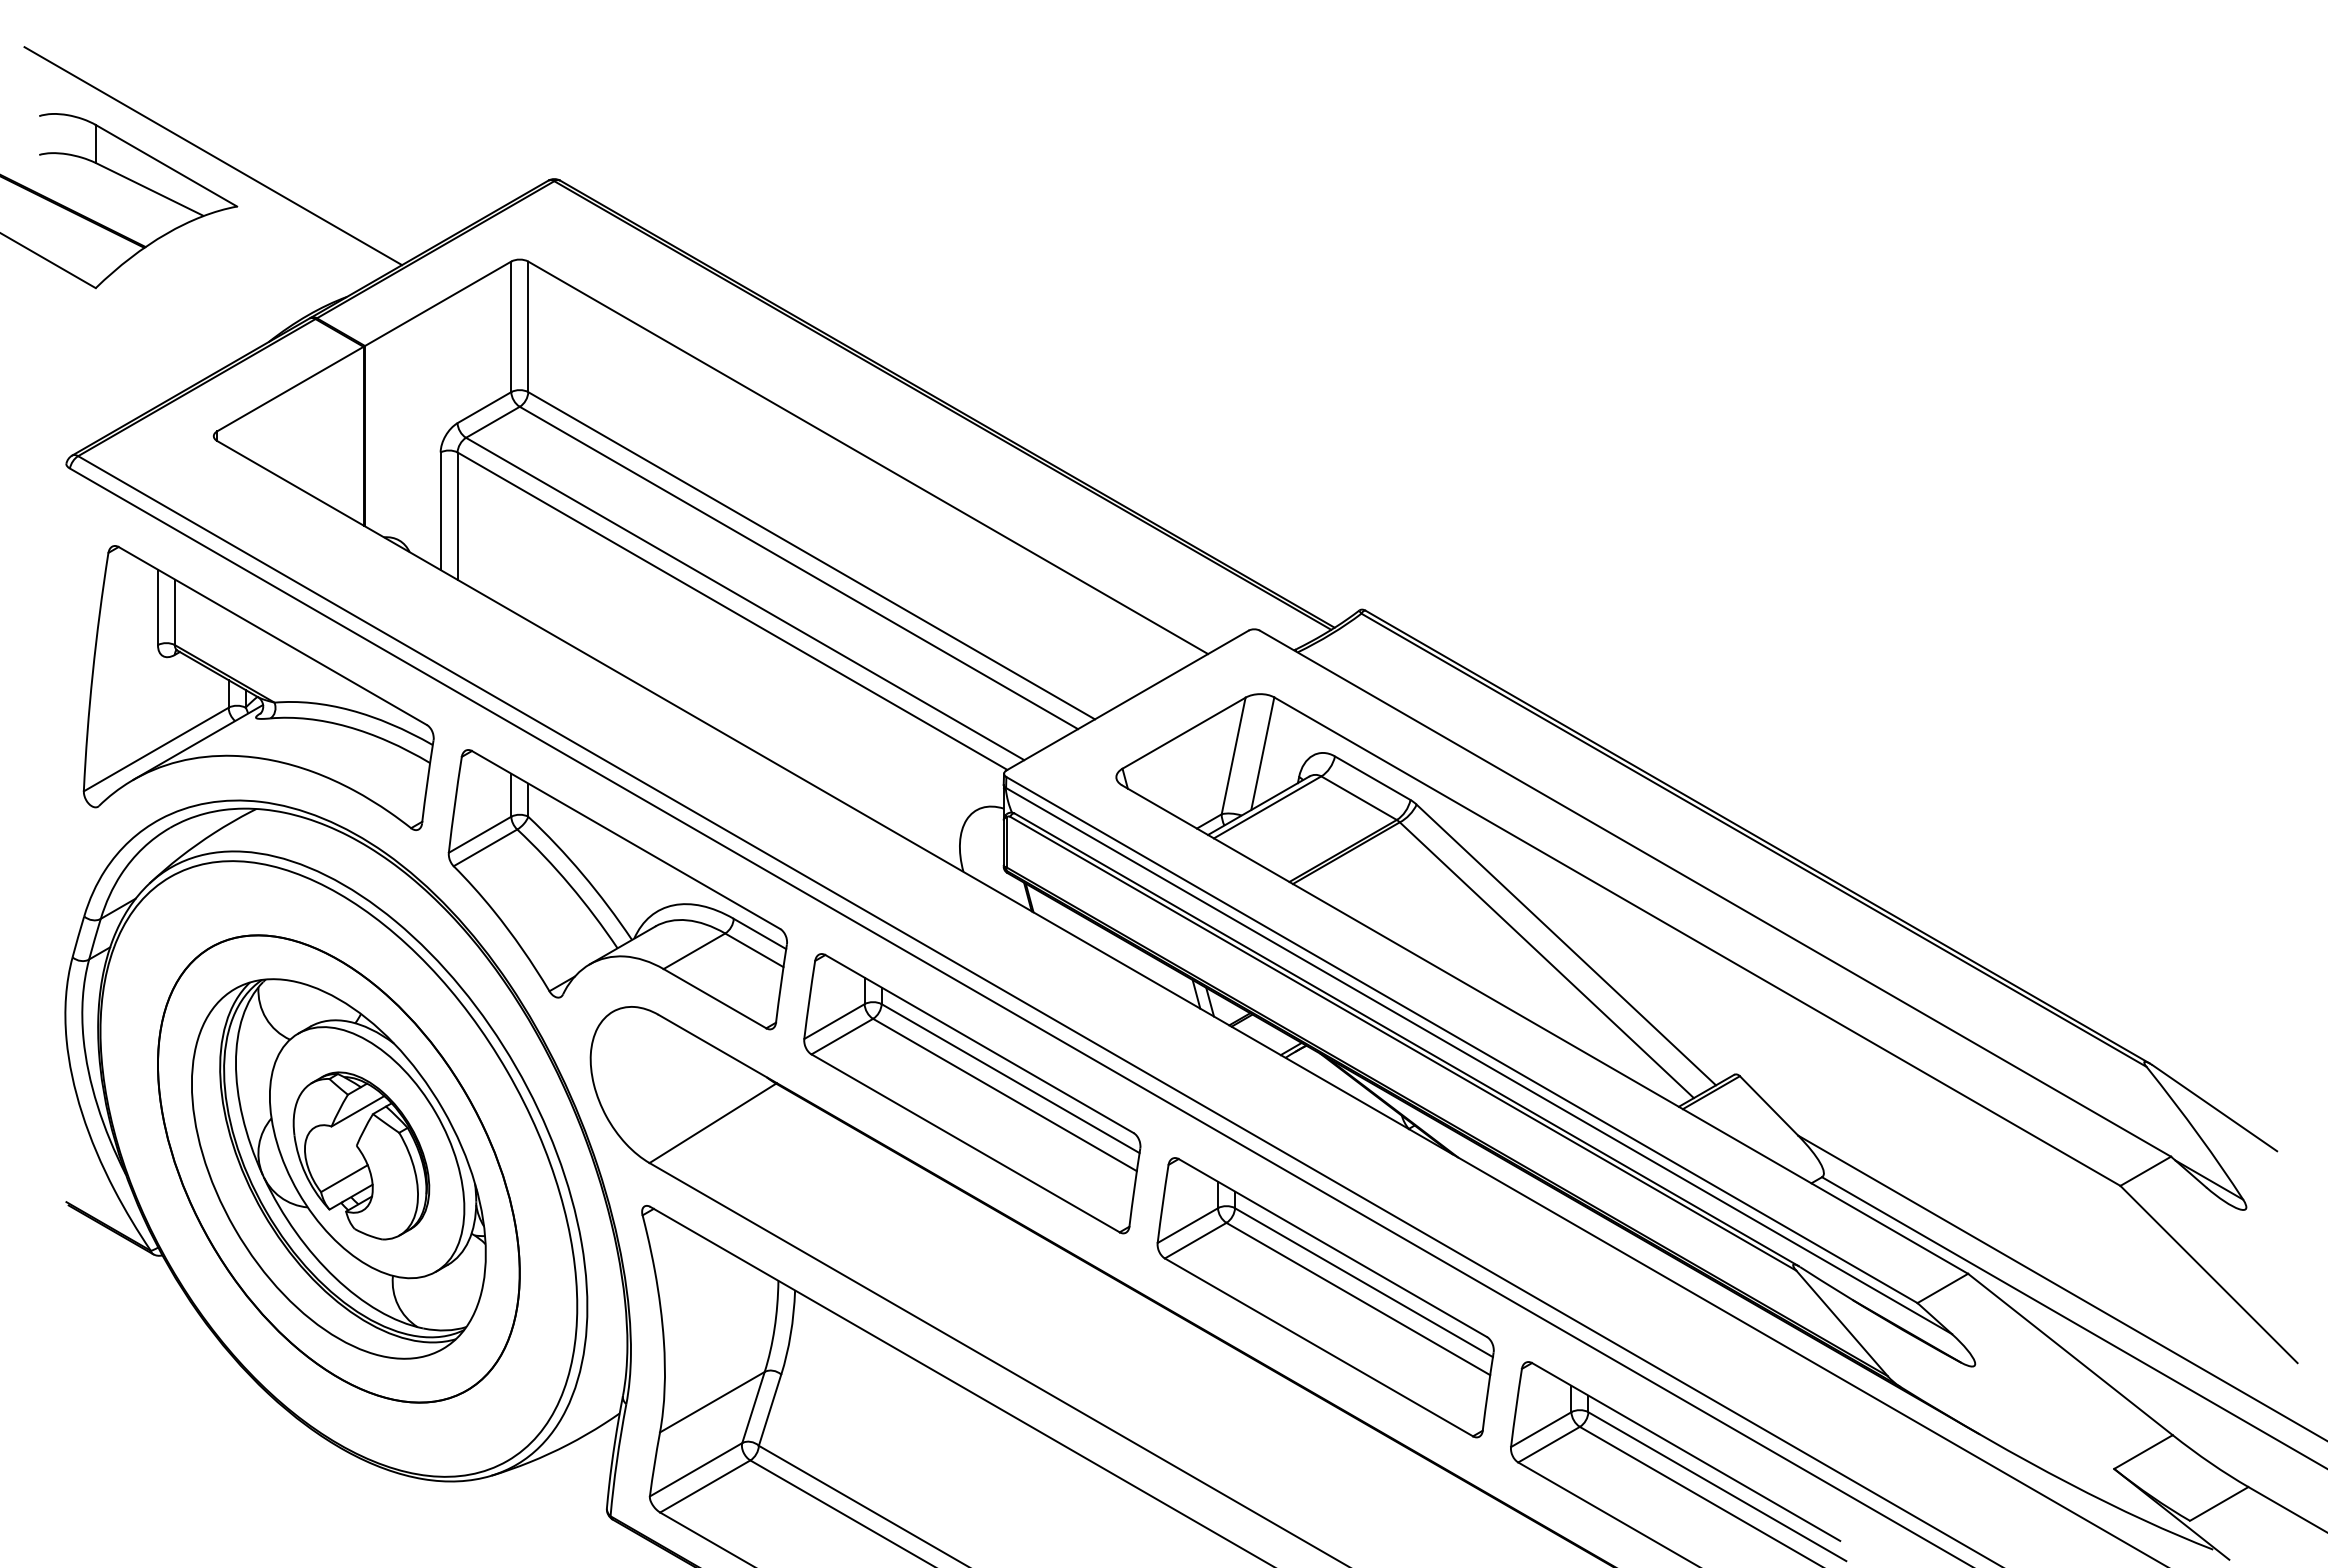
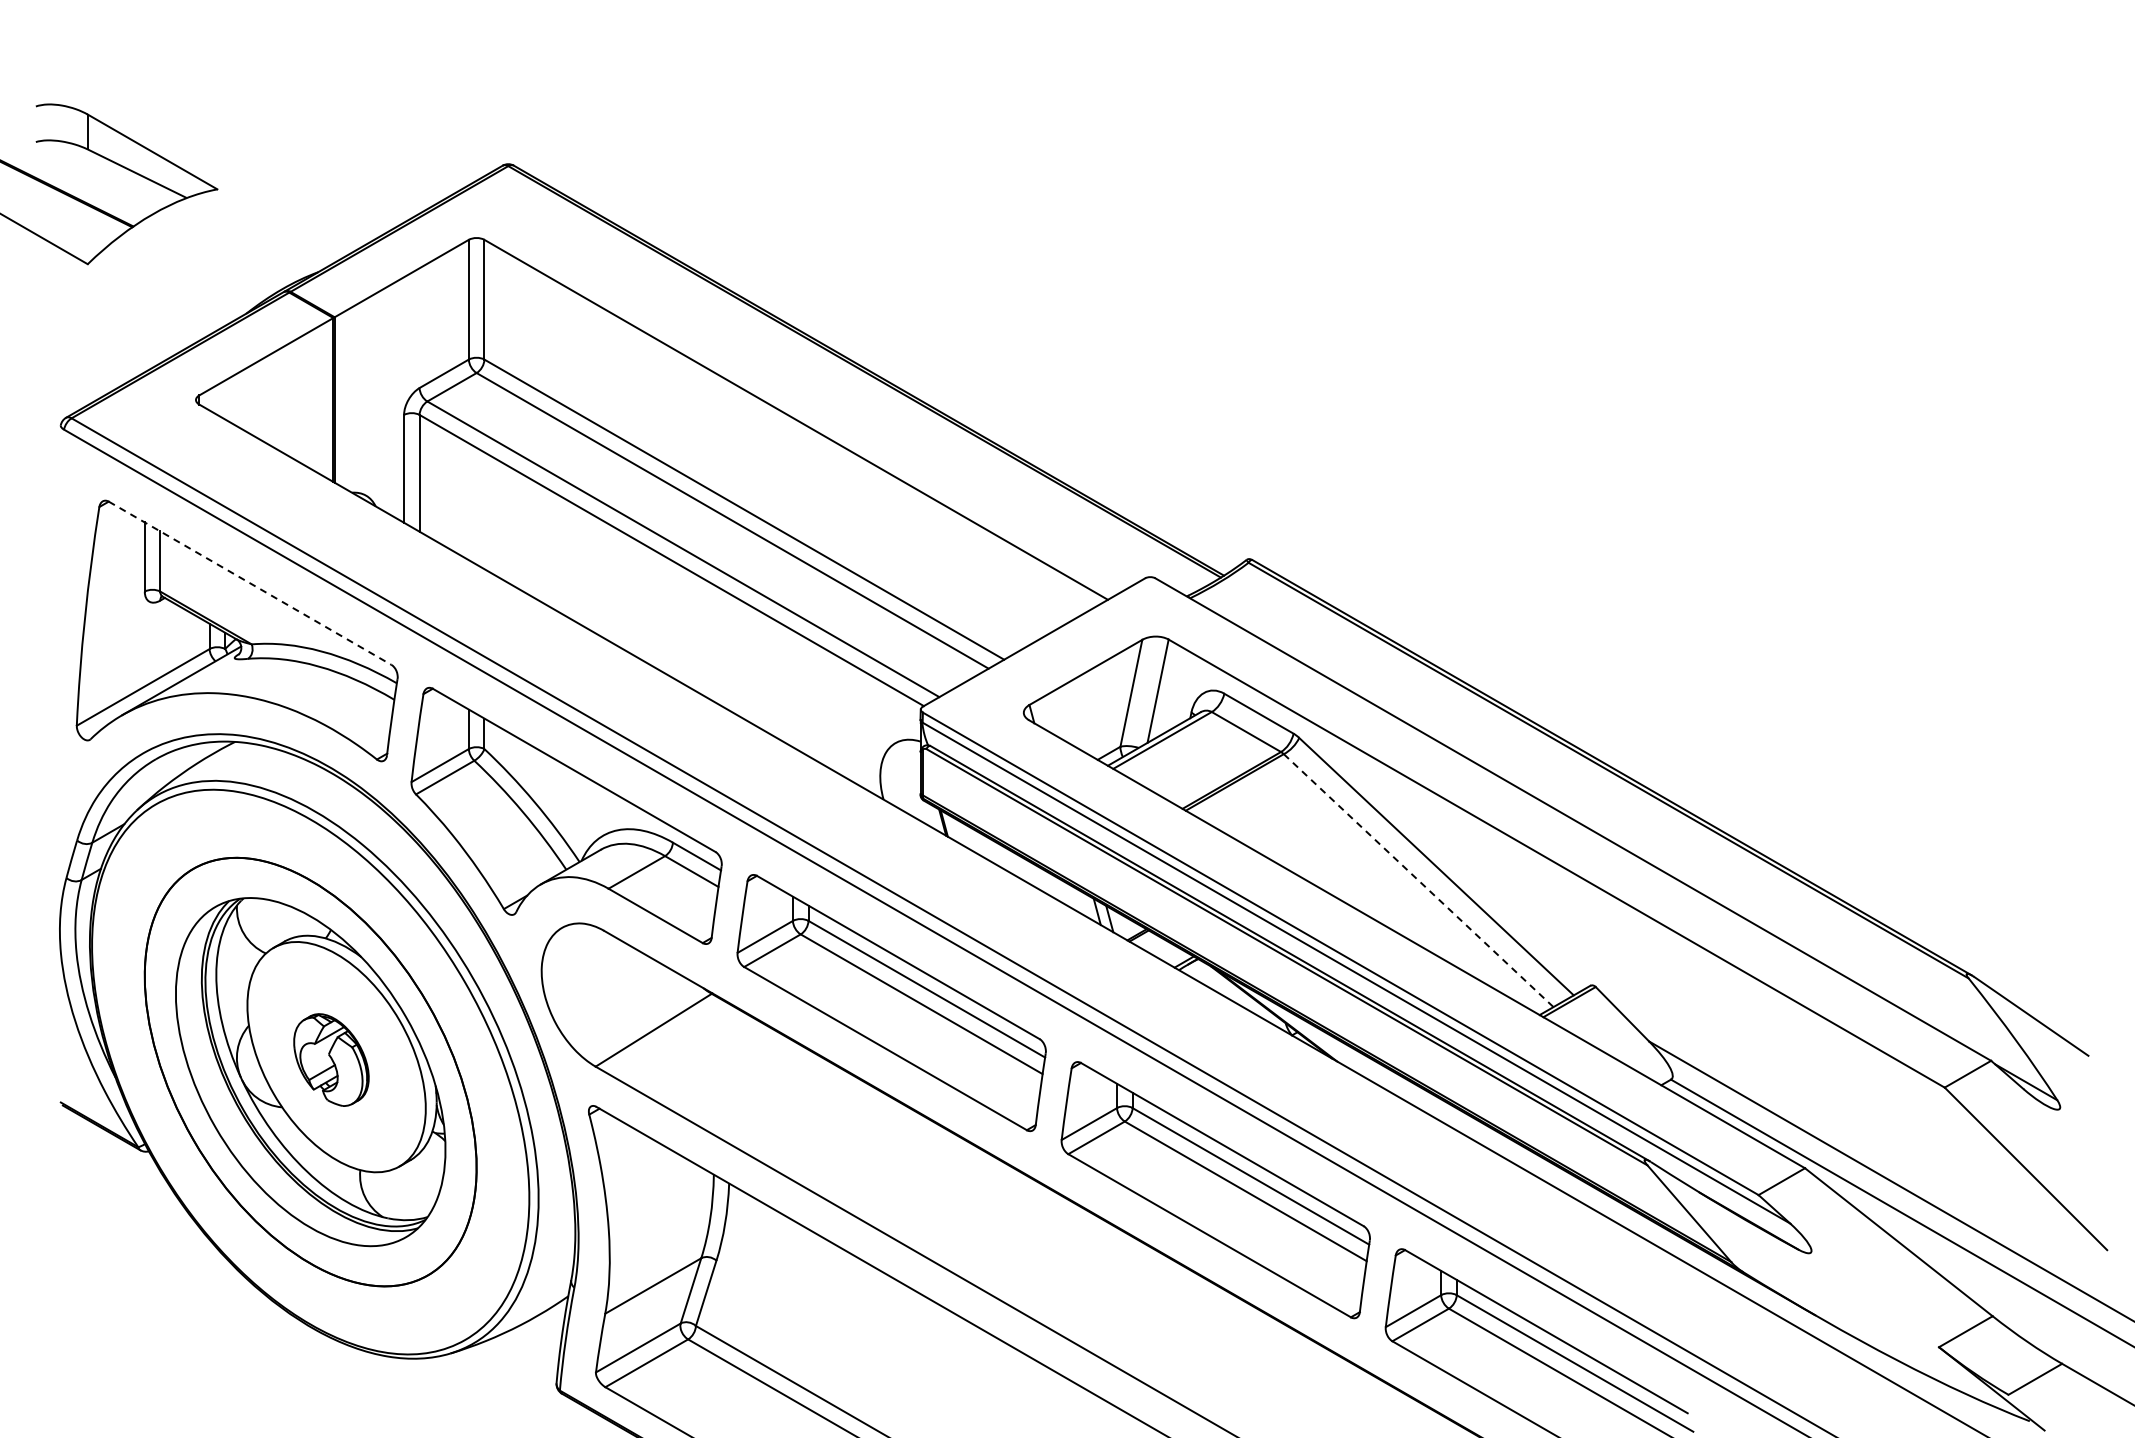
line: (213, 156) -> (195, 143), removed
line: (273, 636) -> (250, 583), solid -> dashed
line: (1546, 960) -> (1418, 880), solid -> dashed
part: (361, 1155) -> (331, 1059), size x0.6

